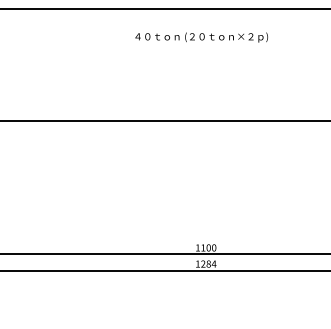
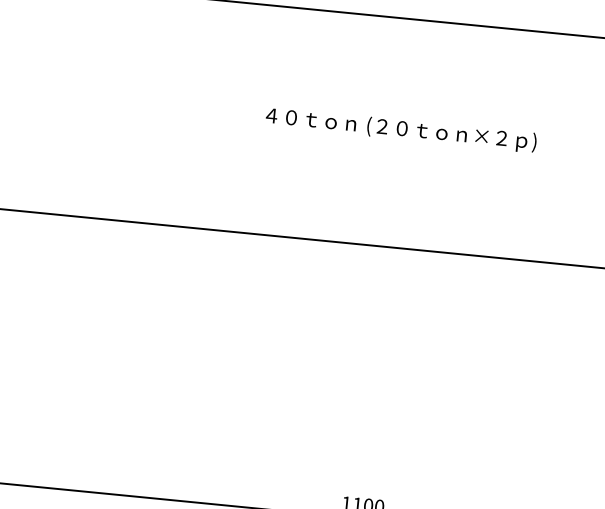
text: (201, 37) -> (400, 129), moved

